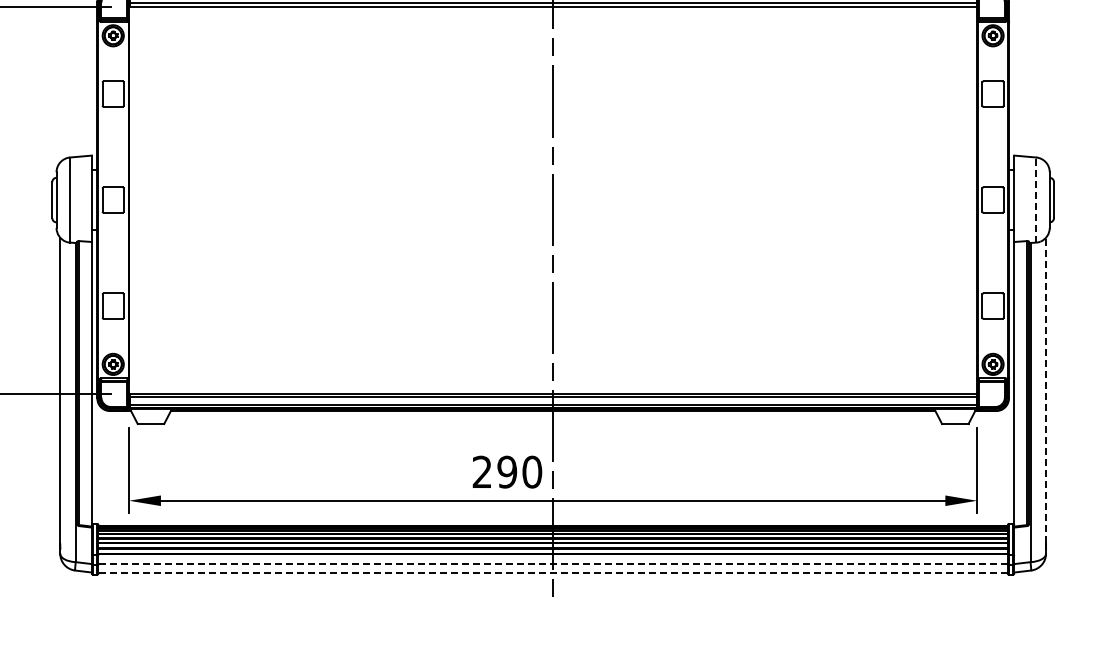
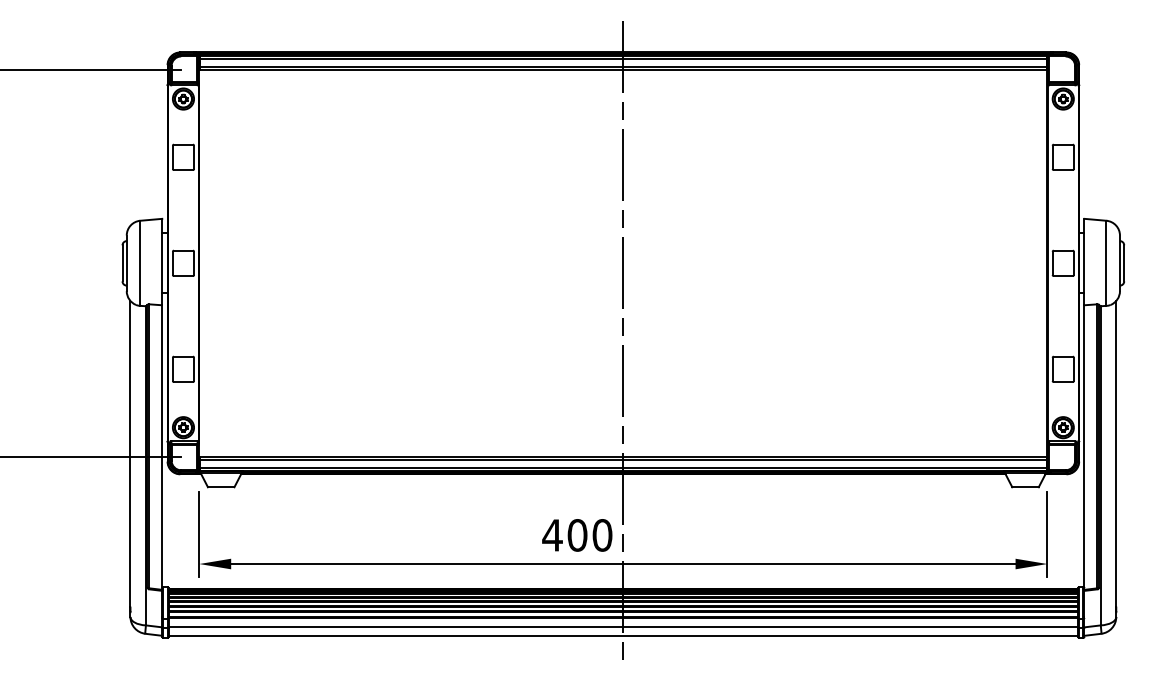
line: (1036, 200) -> (1106, 263), dashed -> solid
line: (1046, 390) -> (1116, 453), dashed -> solid
text: (494, 472) -> (564, 535), 290 -> 400
line: (553, 564) -> (623, 627), dashed -> solid
line: (553, 572) -> (623, 635), dashed -> solid

